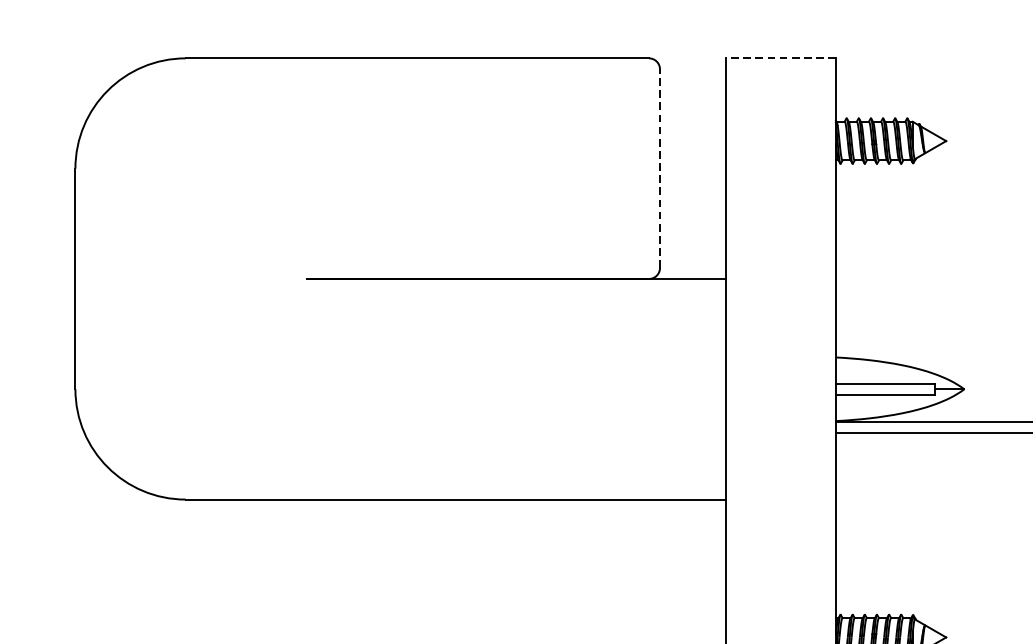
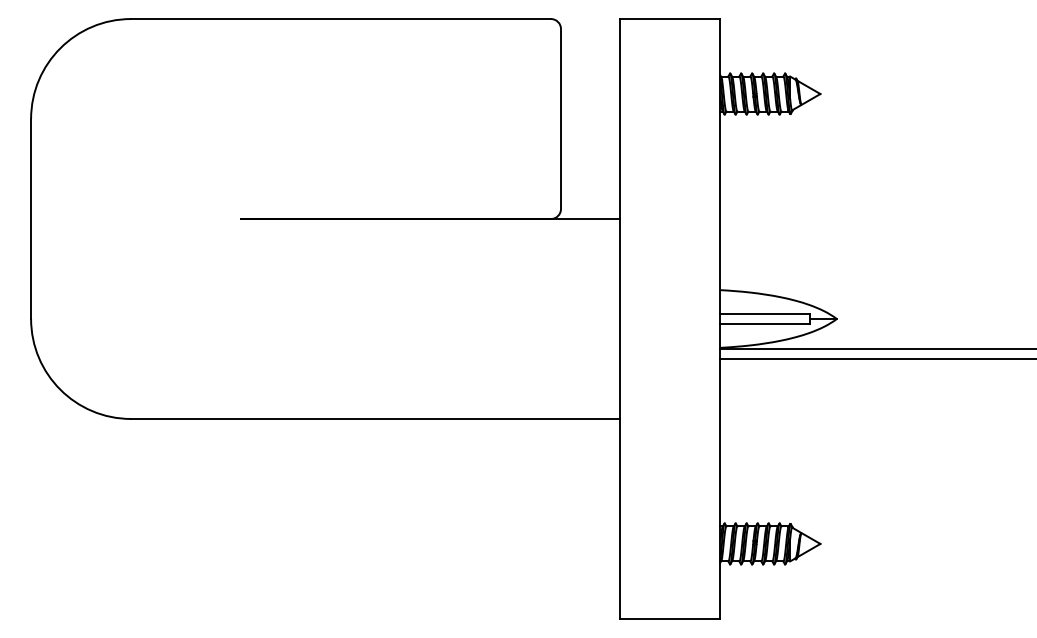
line: (780, 58) -> (670, 19), dashed -> solid
arc: (660, 169) -> (561, 119), dashed -> solid

